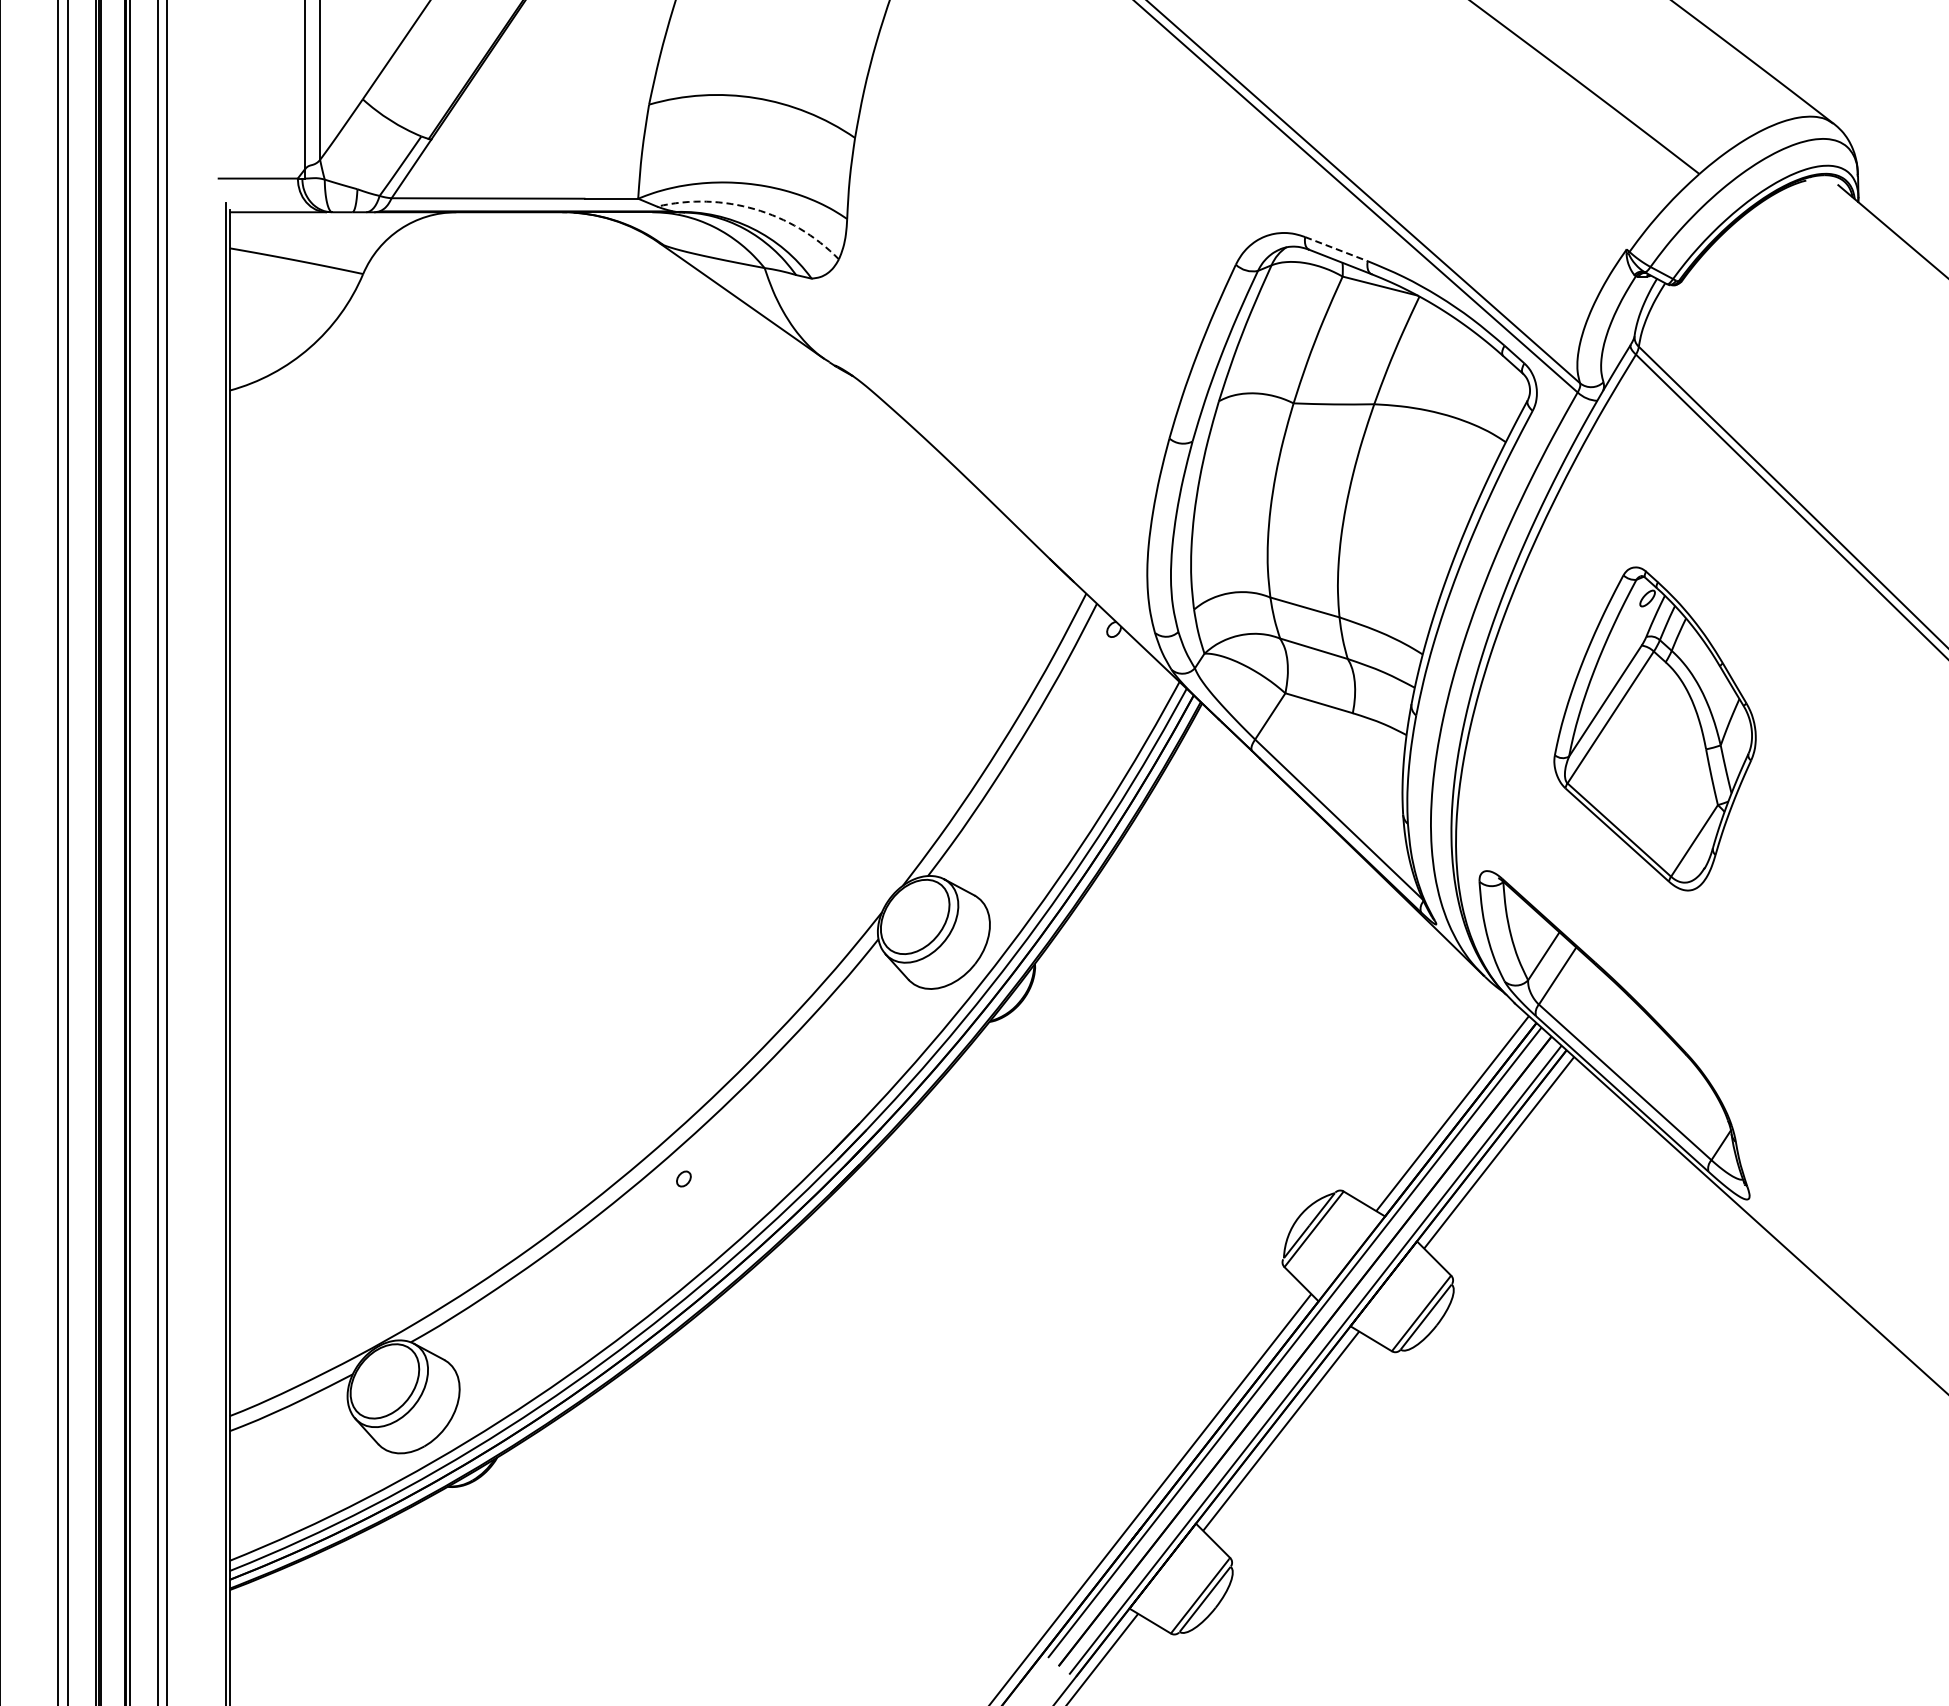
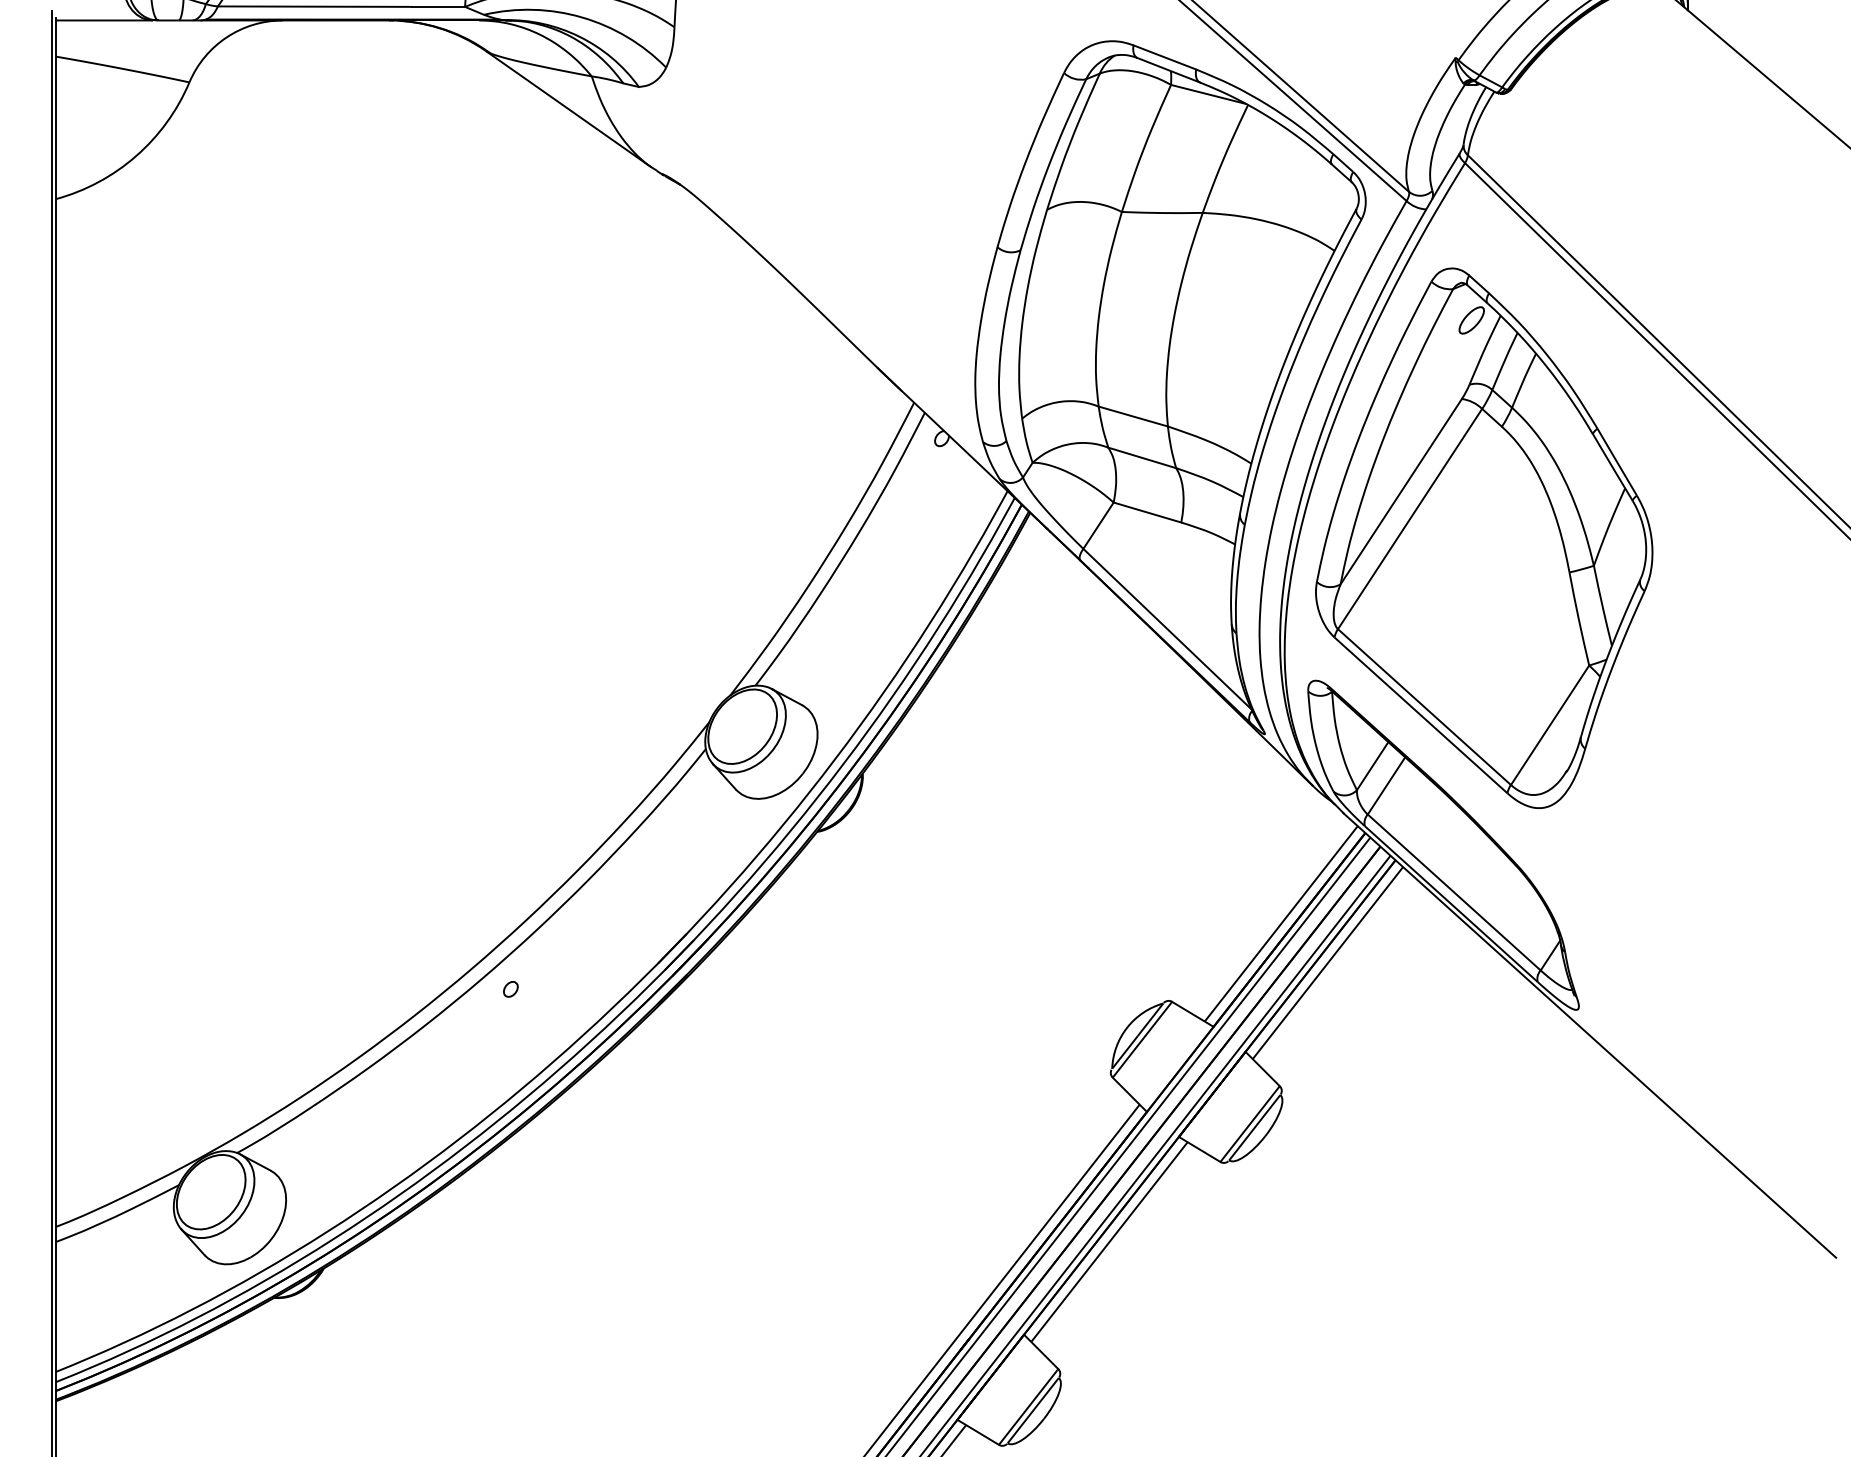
arc: (754, 209) -> (581, 17), dashed -> solid
line: (1336, 249) -> (1164, 57), dashed -> solid
part: (1654, 728) -> (1483, 537), size x1.67

